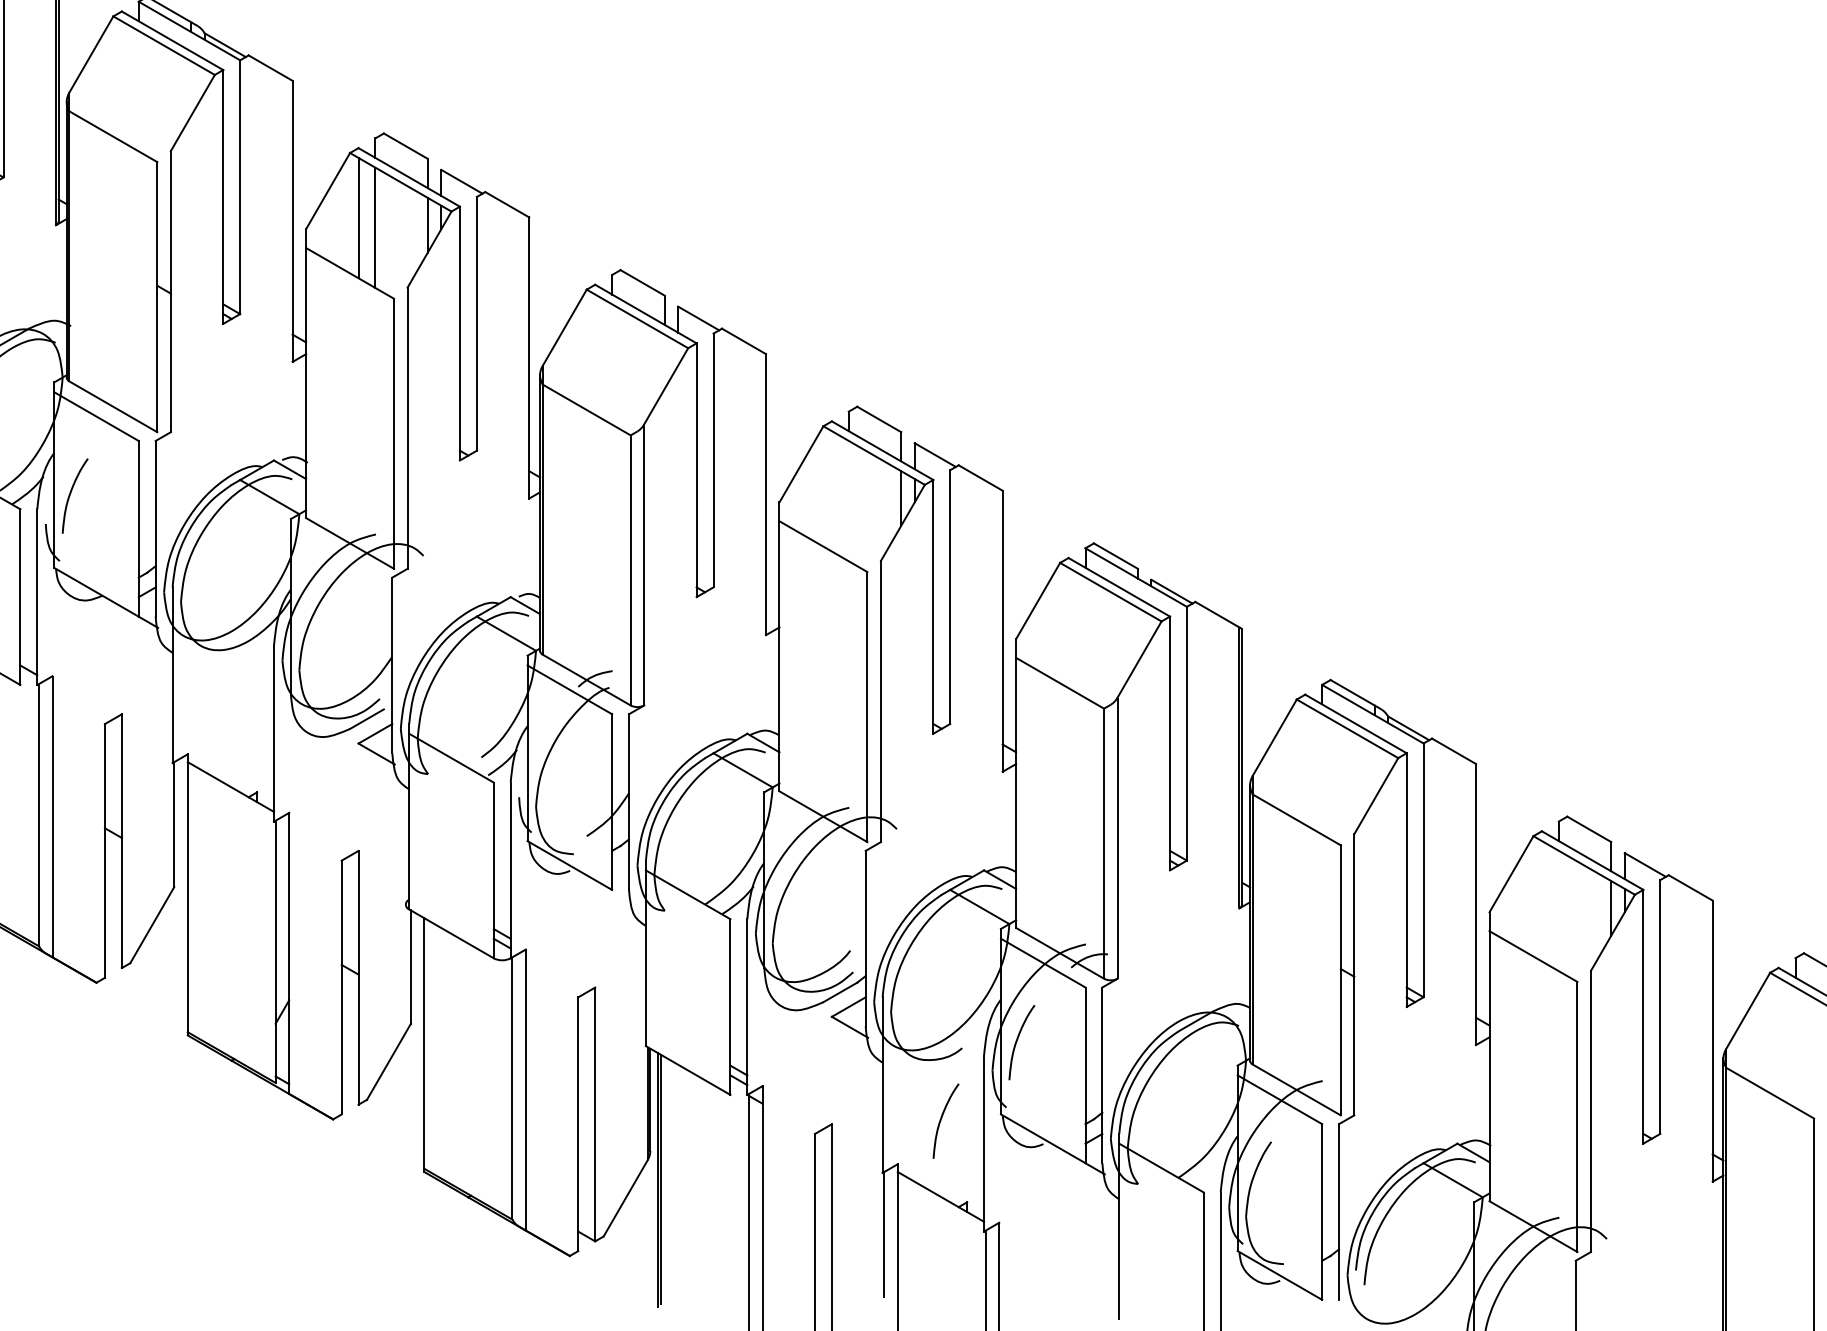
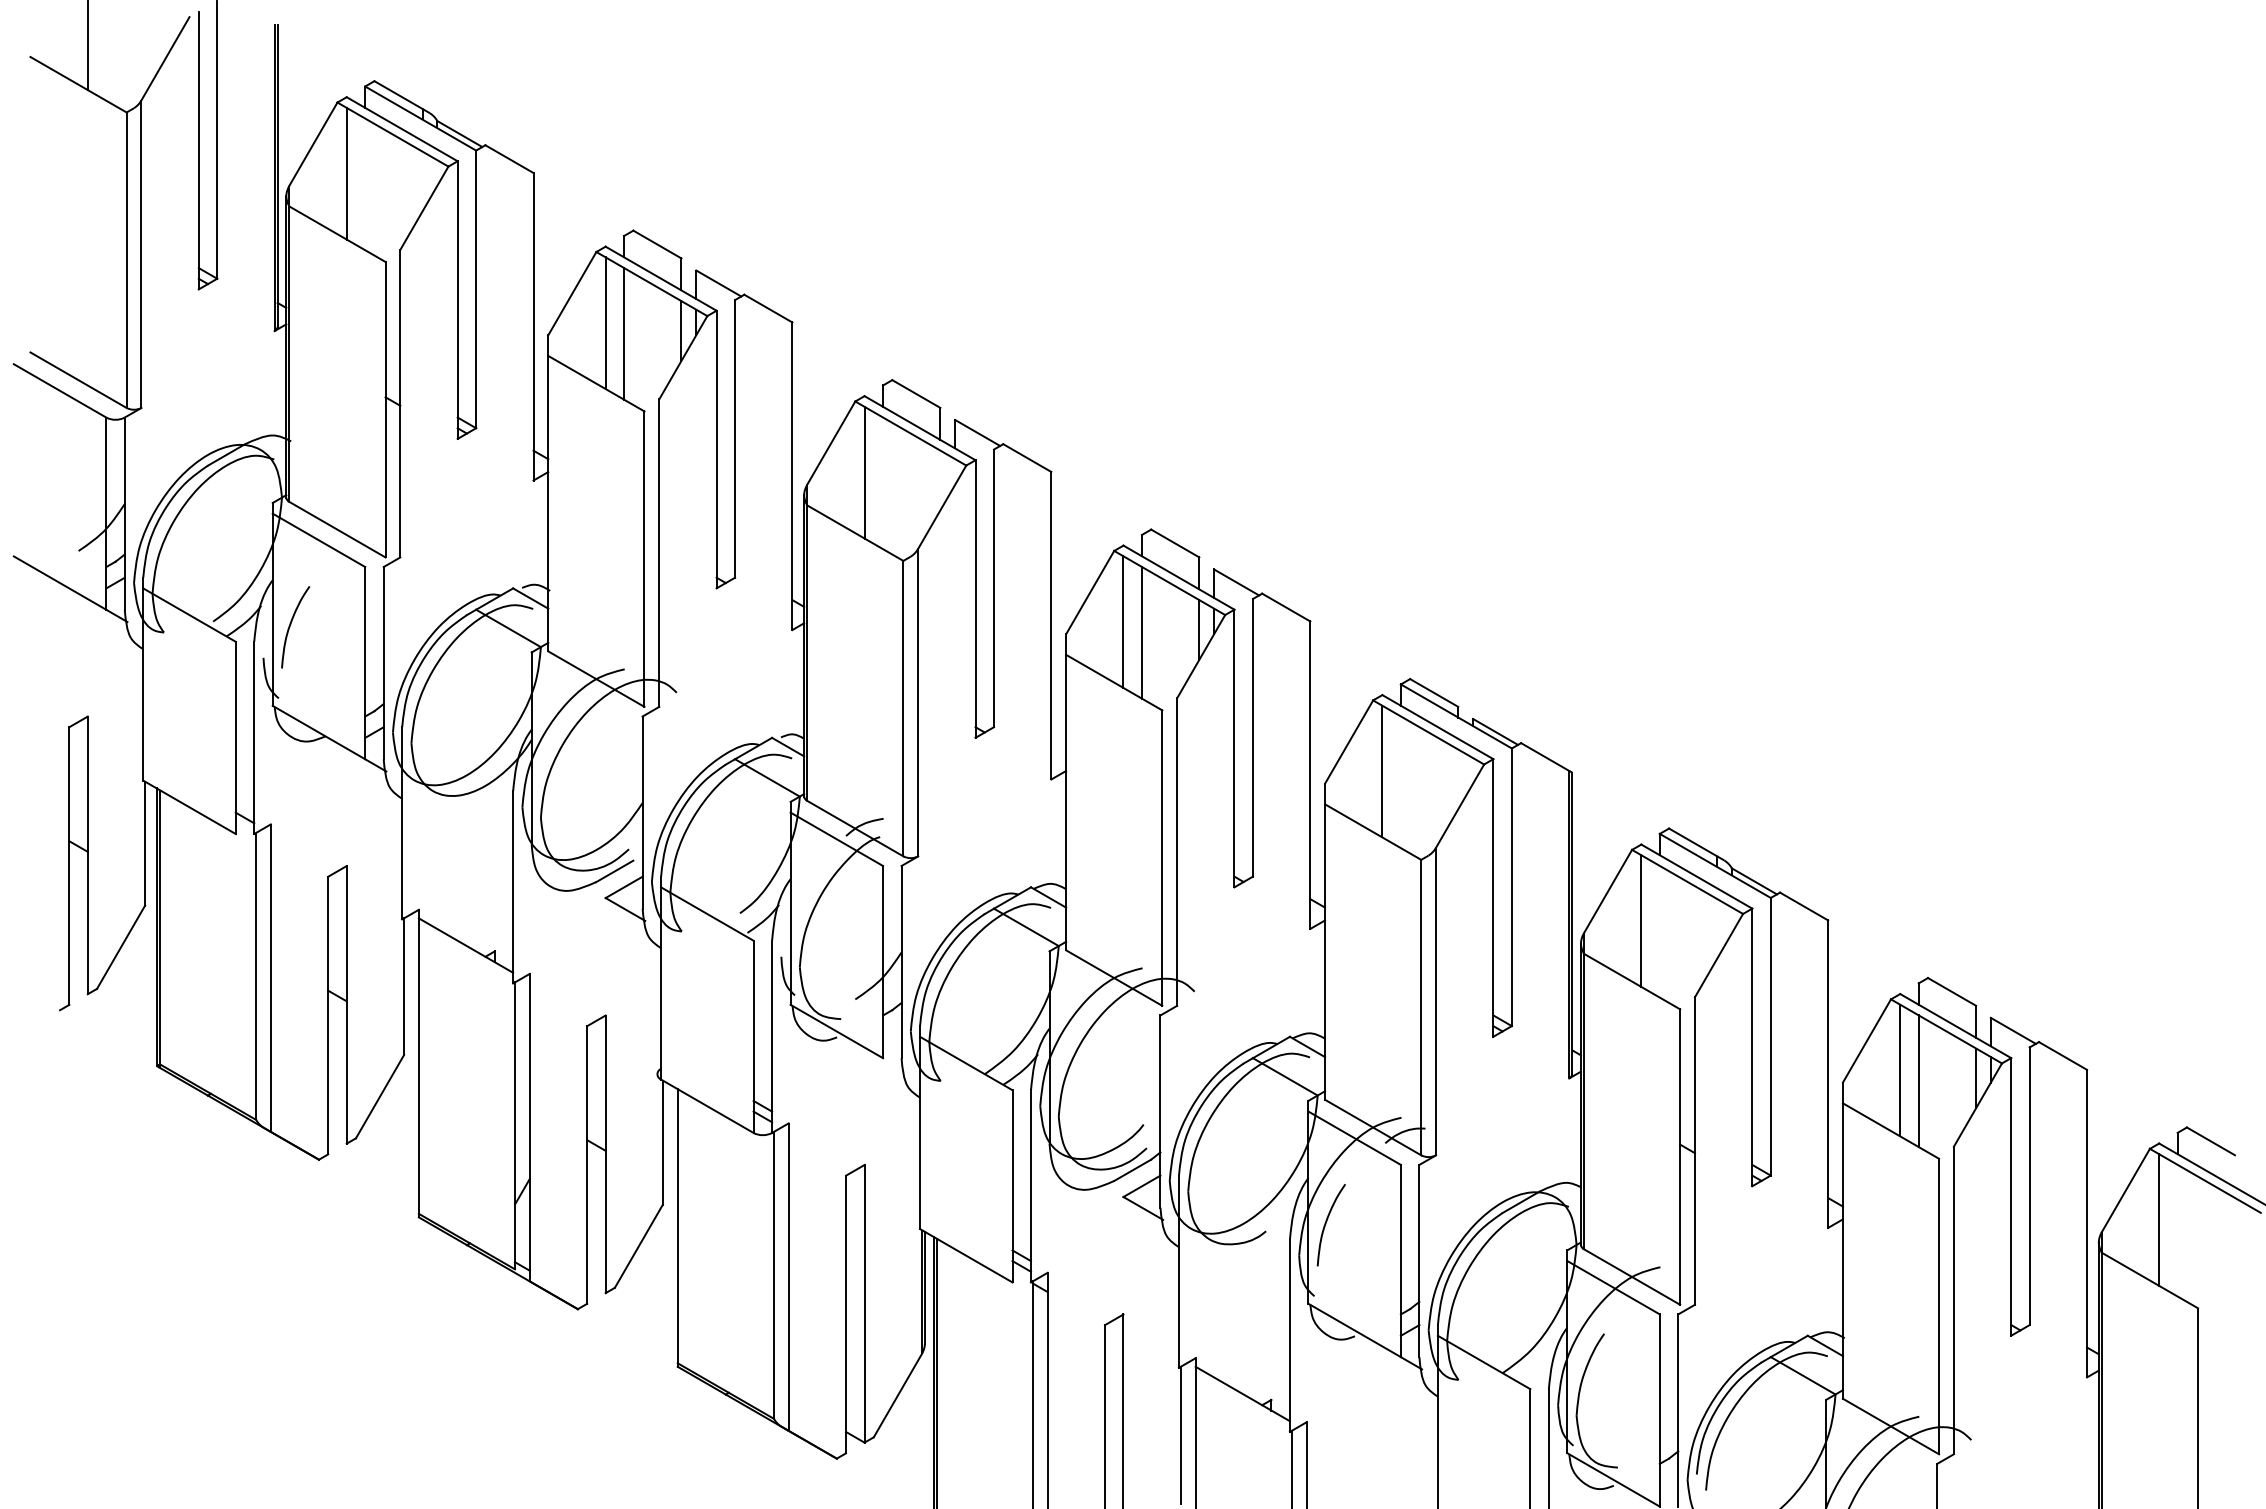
line: (121, 81) -> (346, 173), added
line: (595, 354) -> (864, 472), added
line: (831, 490) -> (1123, 621), added
line: (848, 500) -> (1141, 632), added
line: (1068, 627) -> (1382, 771), added
line: (1305, 764) -> (1641, 920), added
line: (1542, 901) -> (1900, 1070), added
line: (1558, 911) -> (1918, 1081), added
line: (1778, 1037) -> (2159, 1219), added
curve: (941, 1120) -> (1243, 1310), removed

